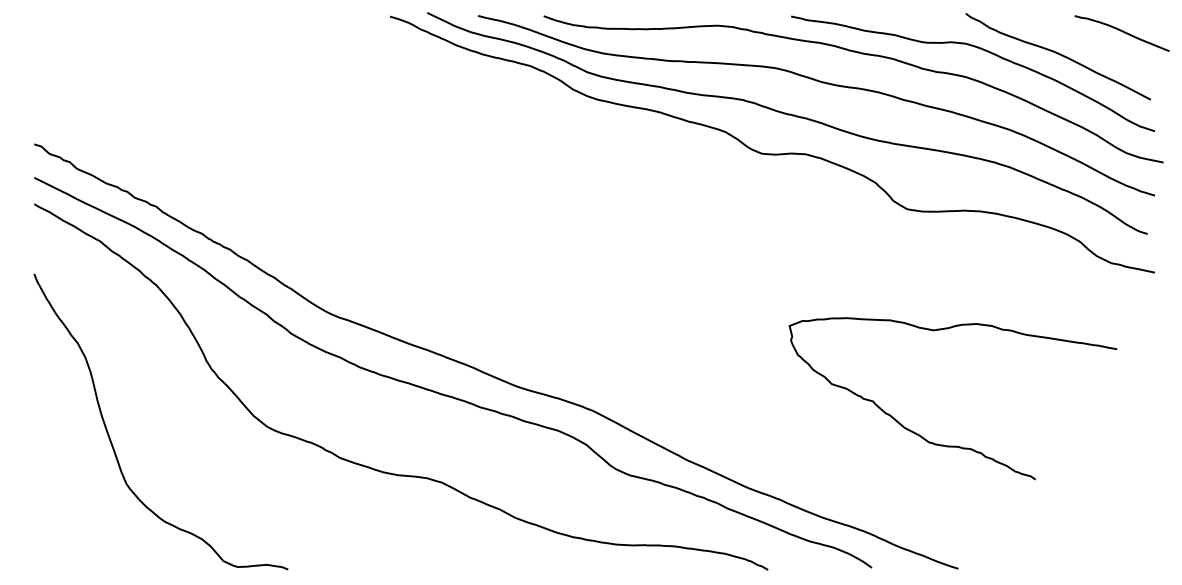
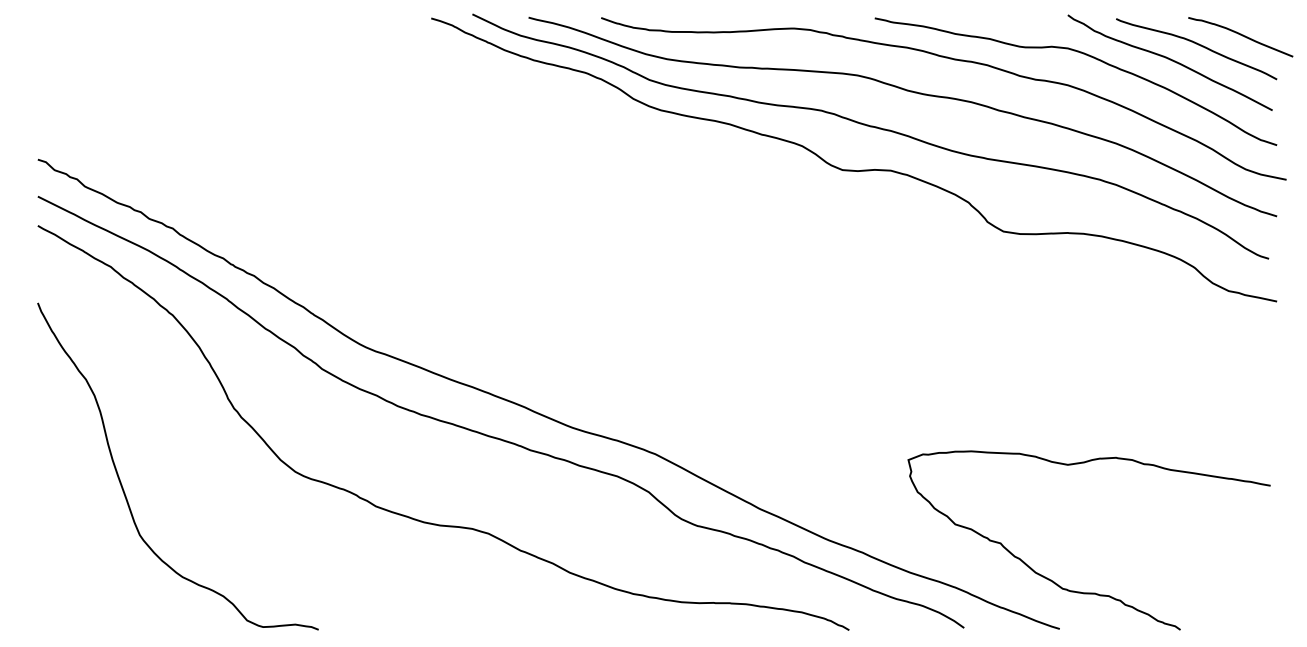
curve: (1084, 41) -> (1199, 45), added
curve: (943, 444) -> (1078, 591), moved

